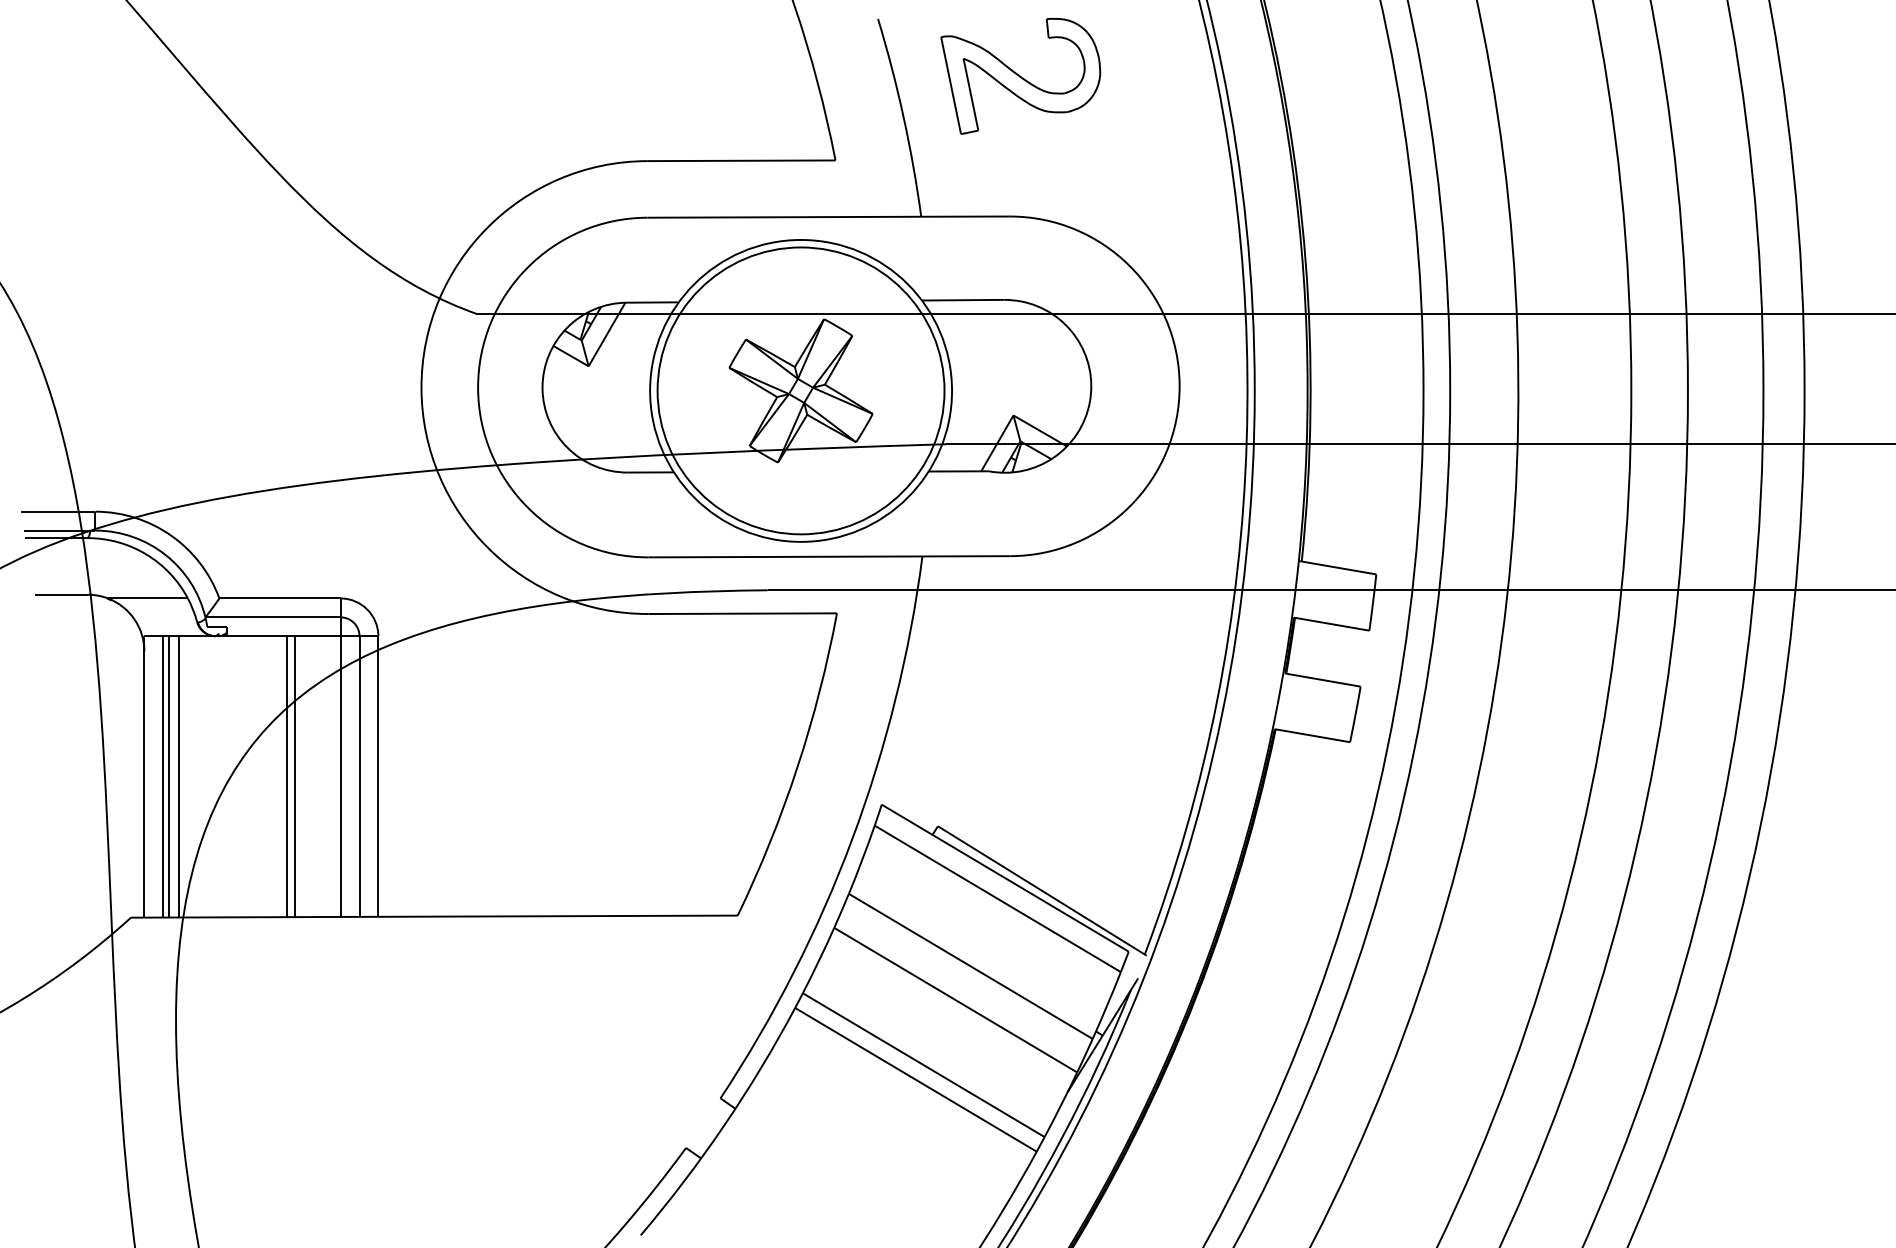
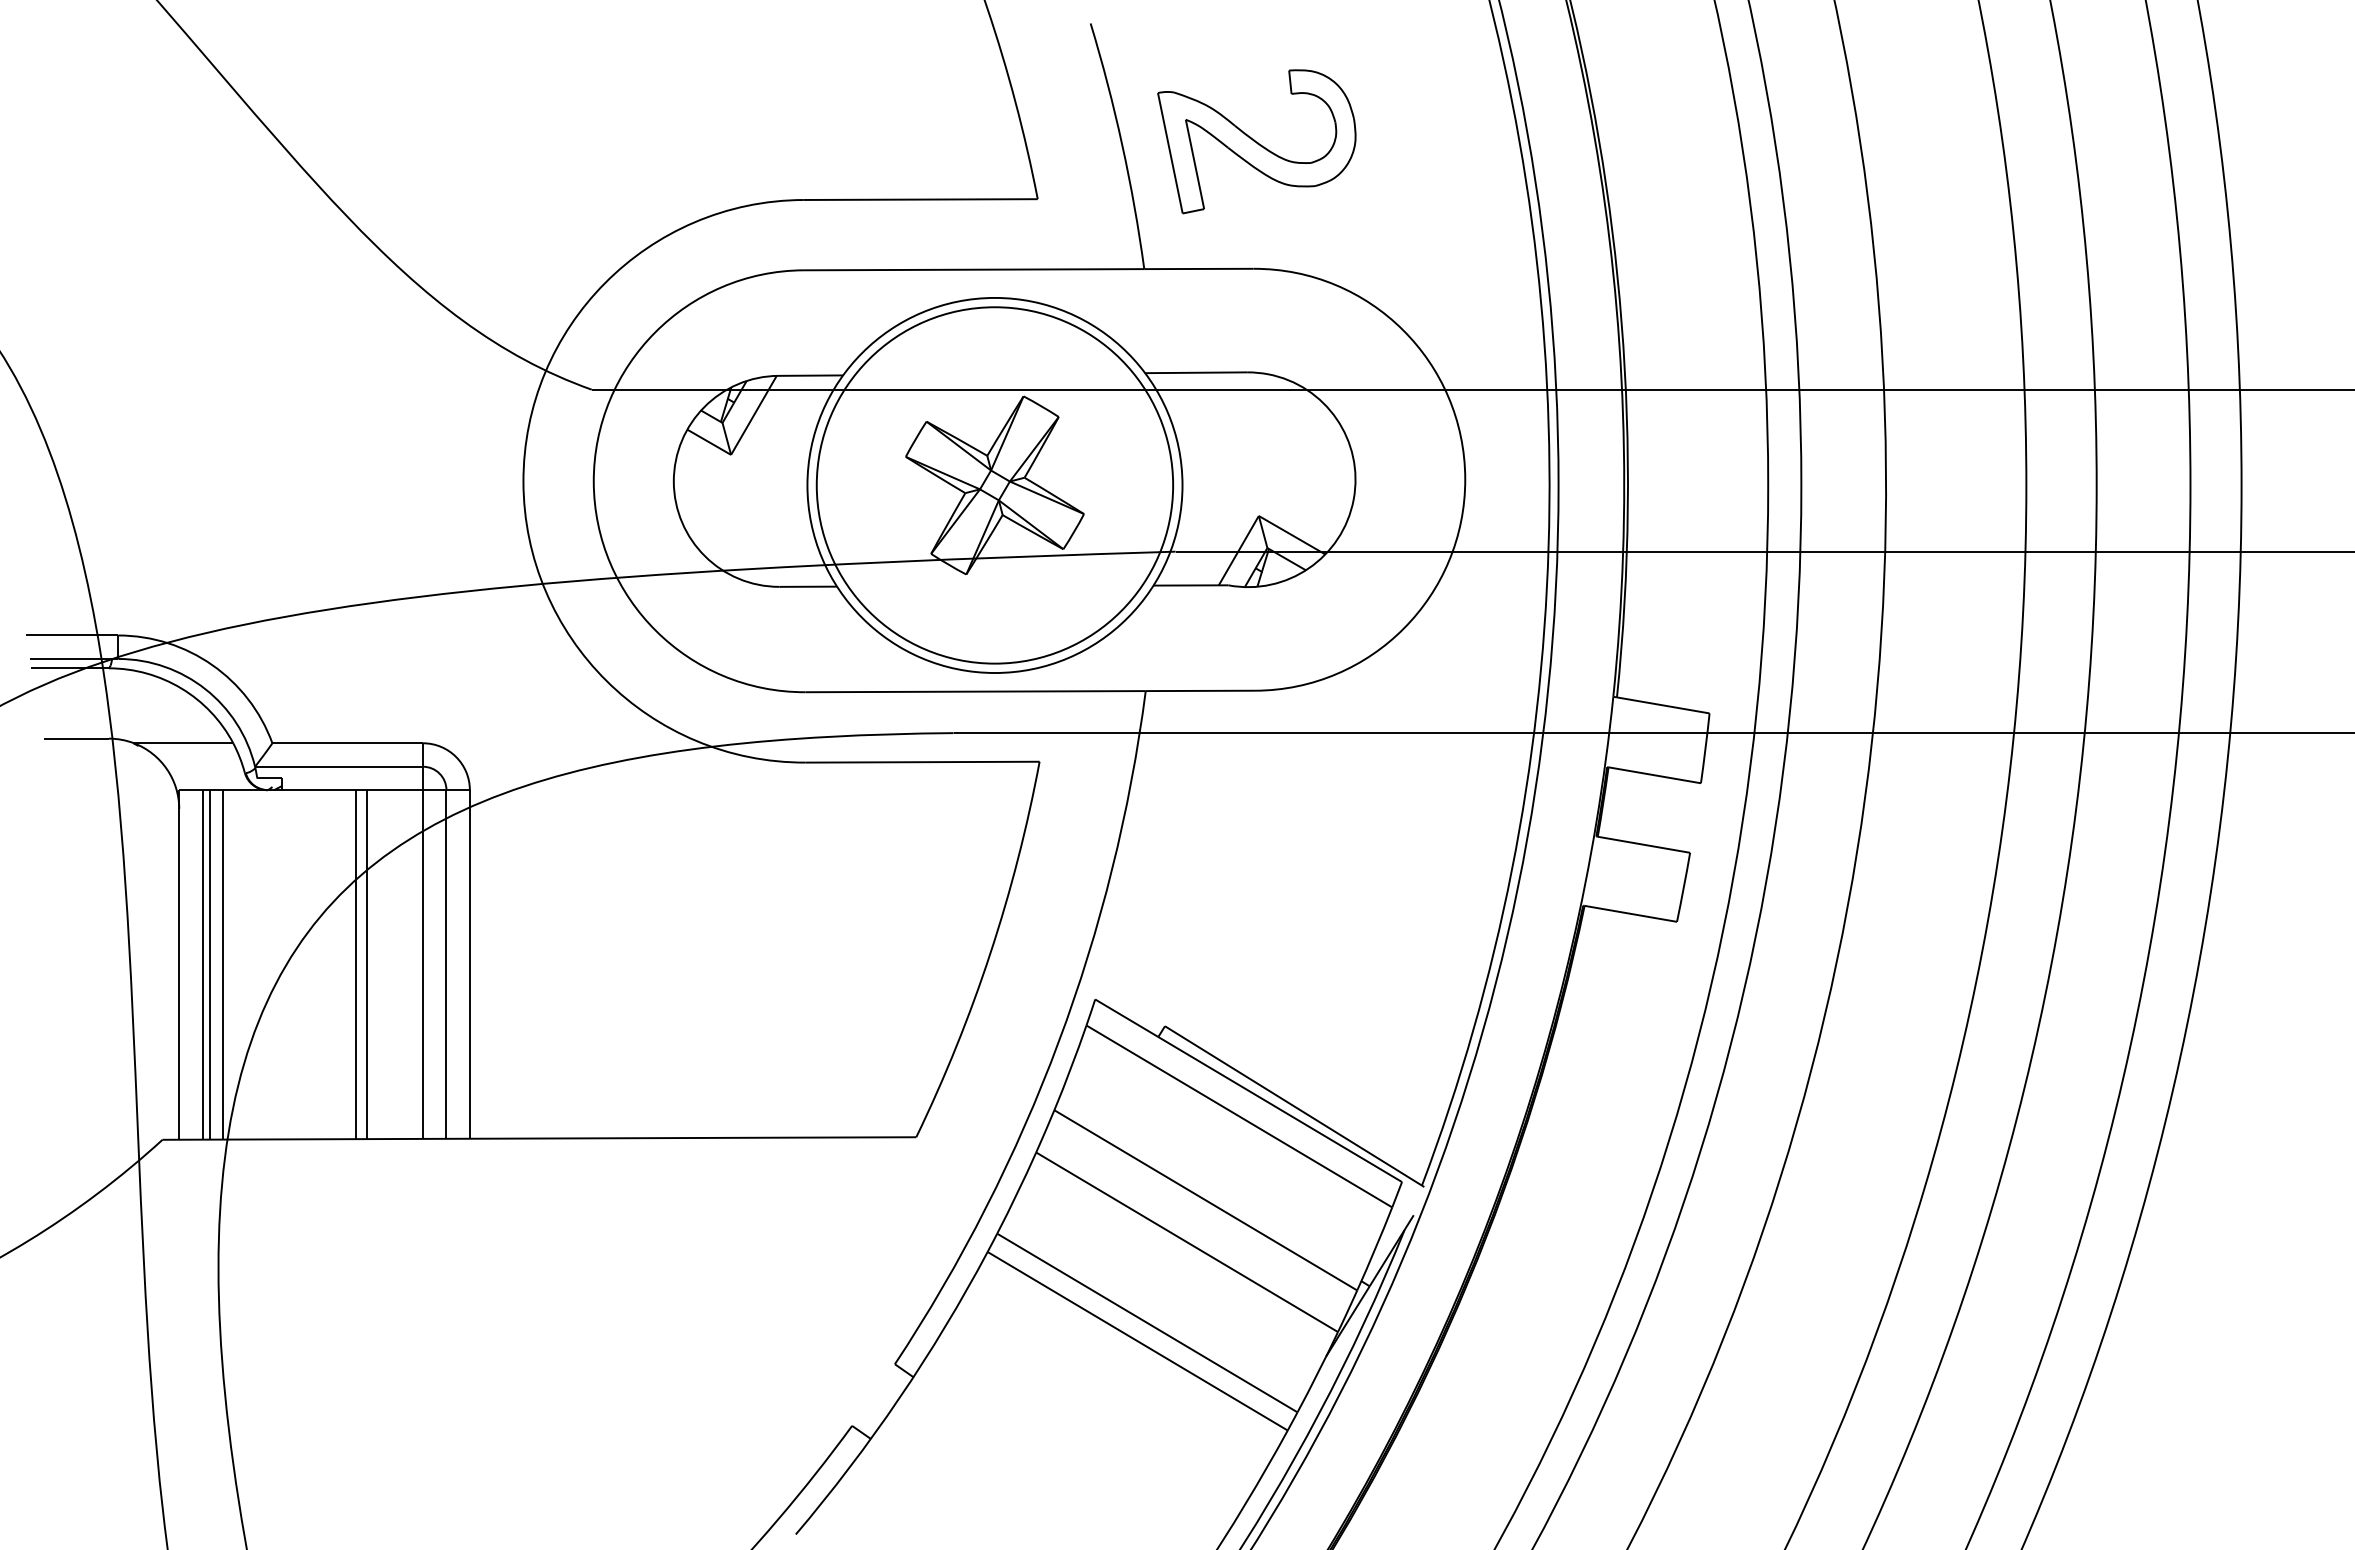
part: (1020, 76) -> (1256, 141), moved

